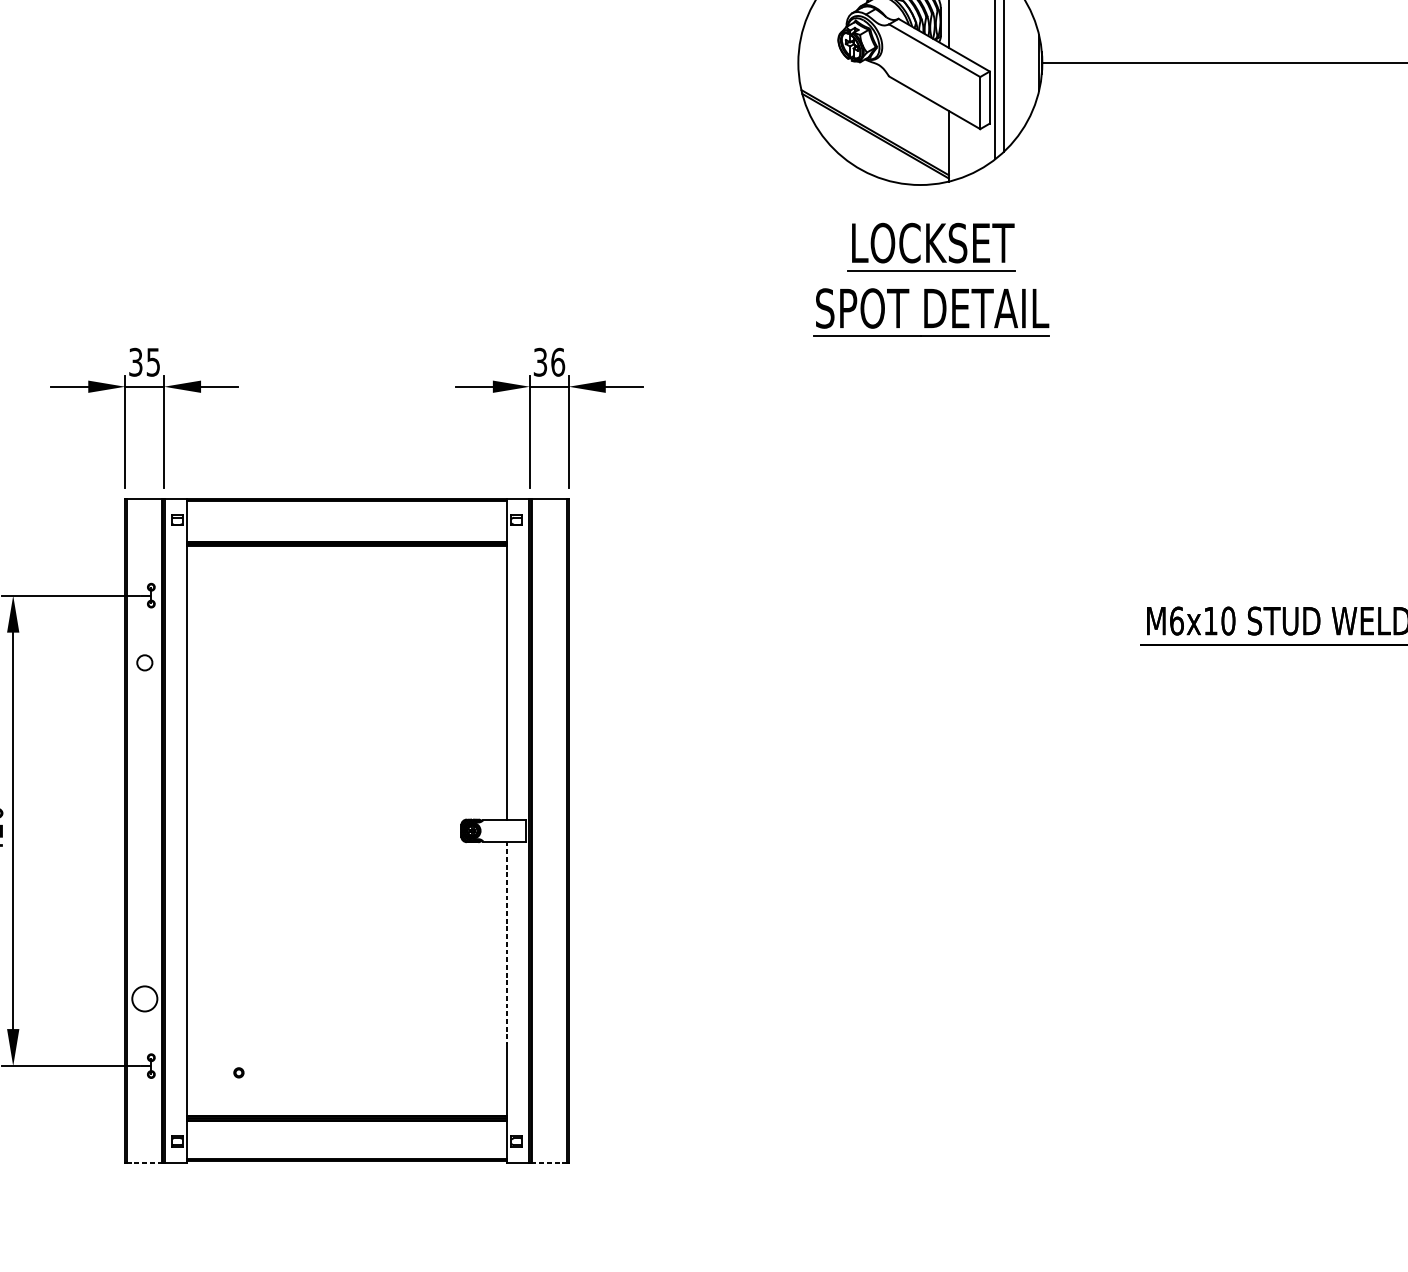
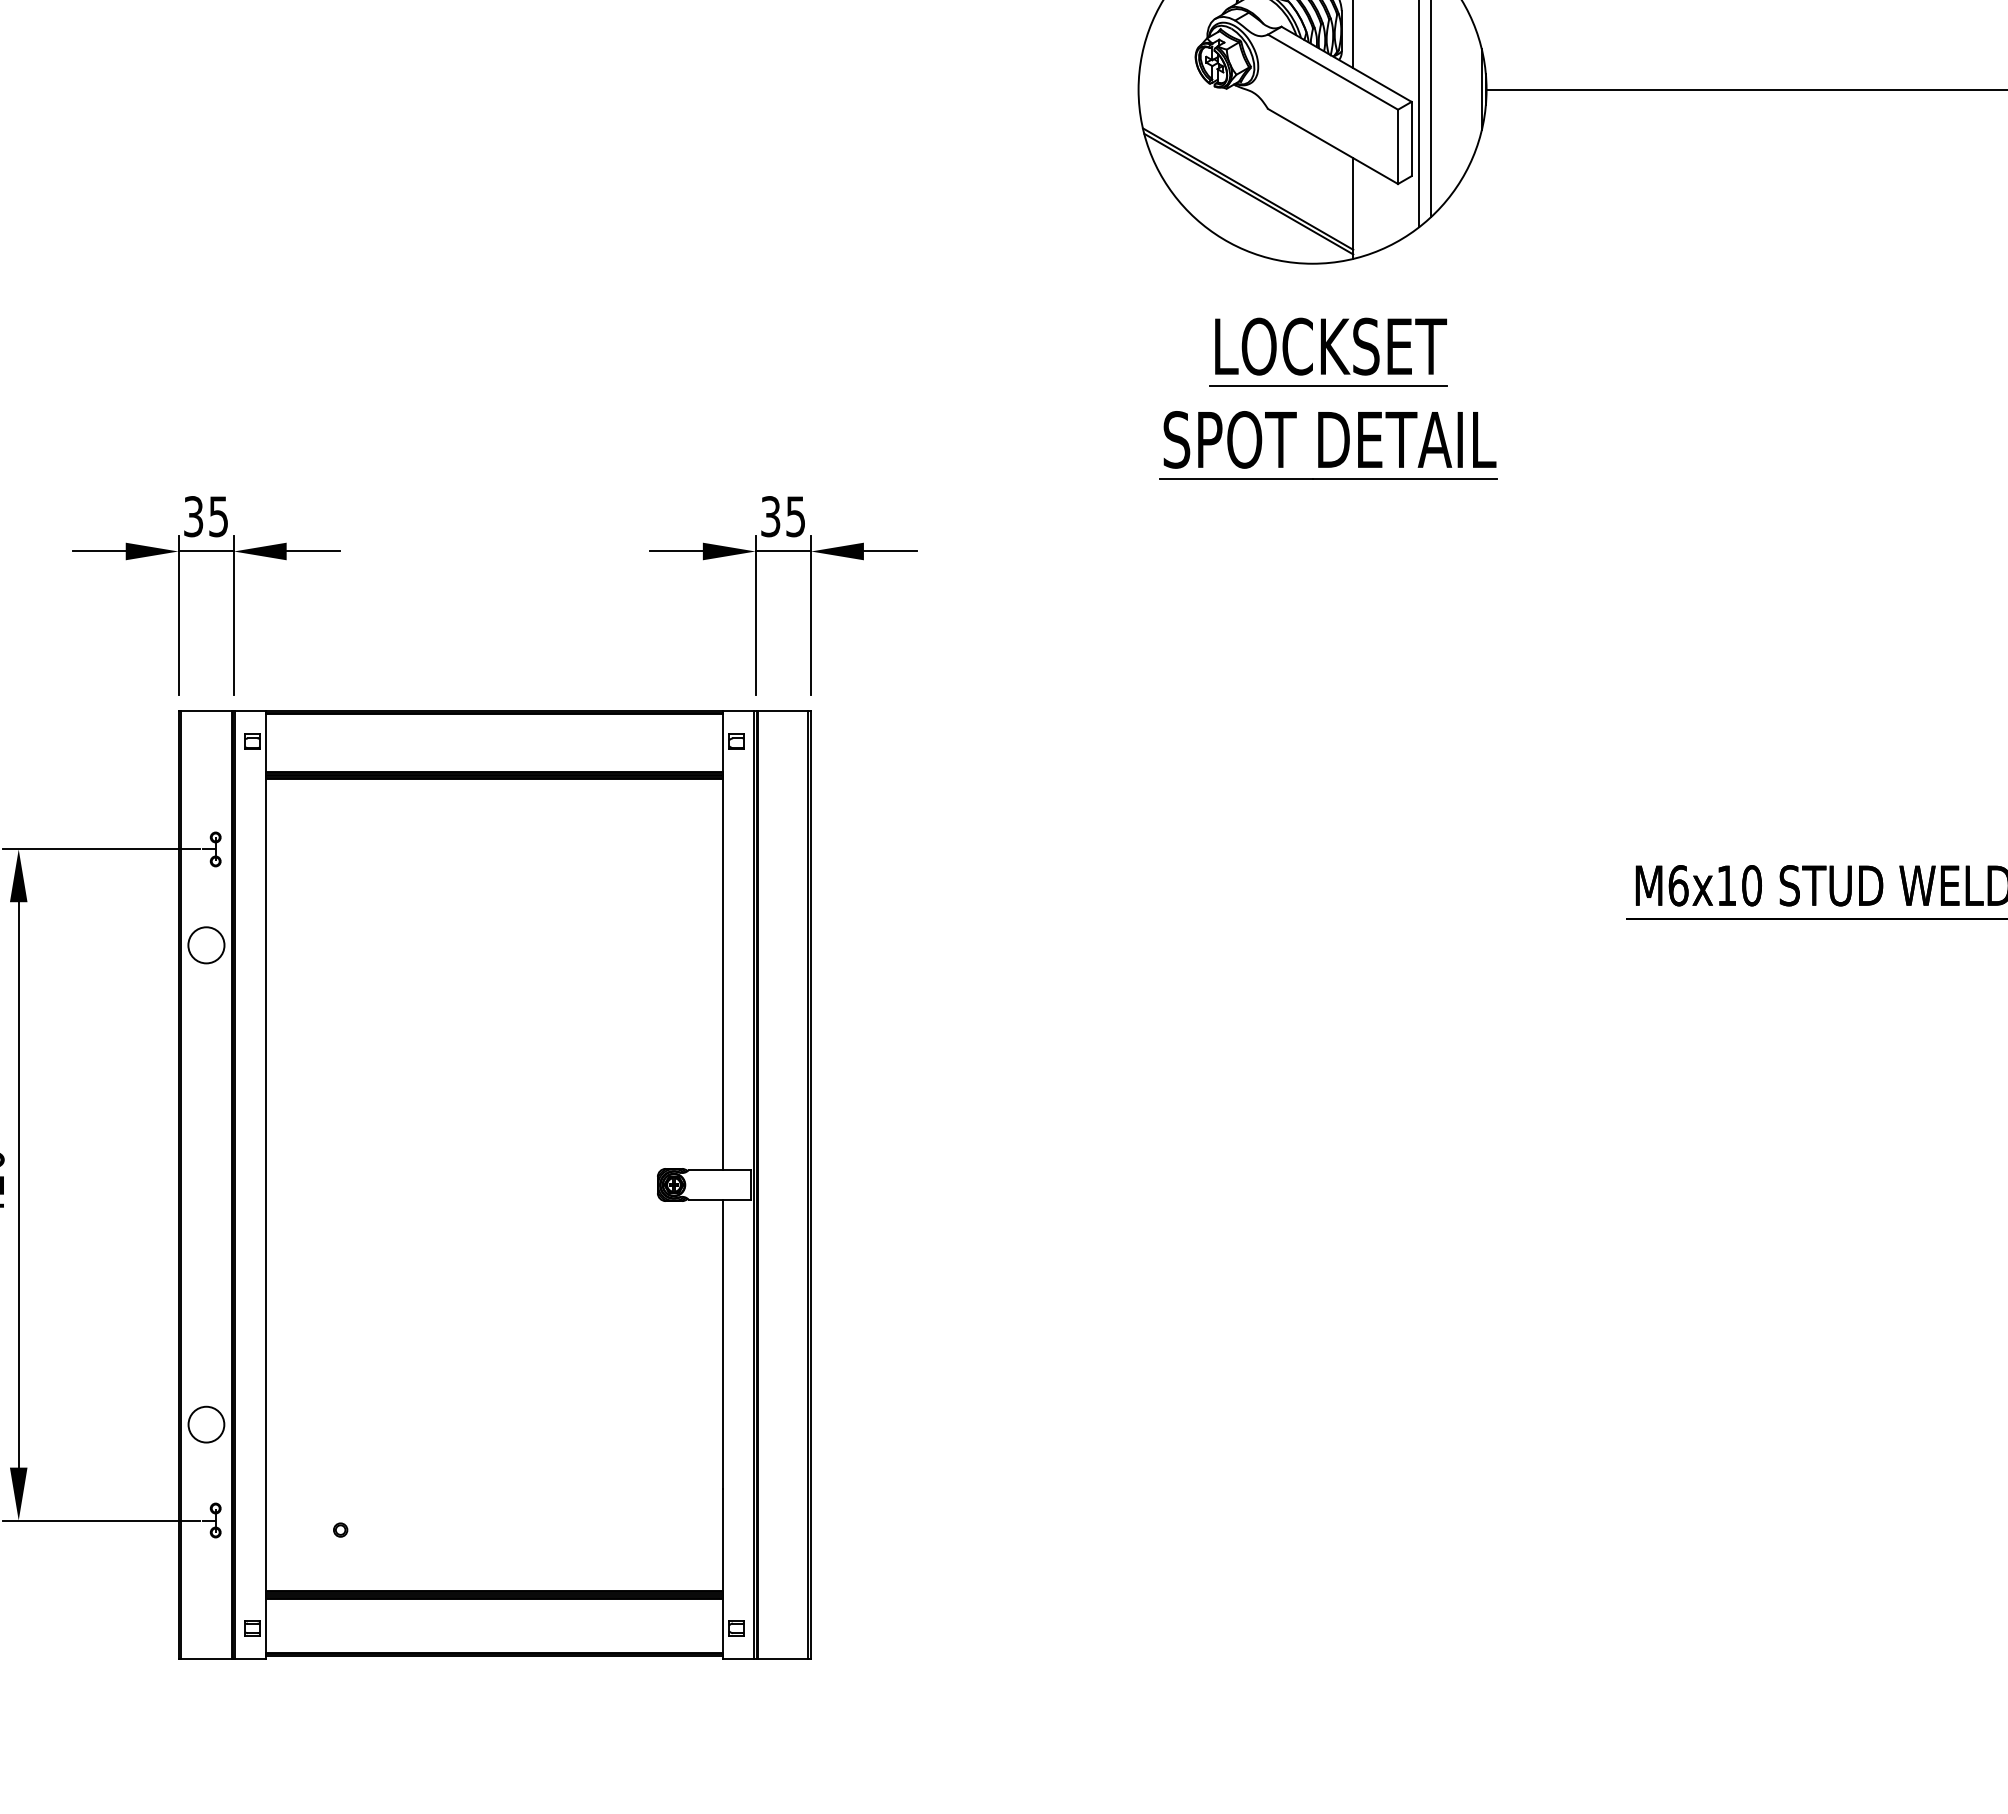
text: (557, 362) -> (795, 516), 36 -> 35
circle: (144, 662) -> (206, 945), size x1.67
line: (507, 942) -> (723, 1344), dashed -> solid
line: (144, 1162) -> (205, 1658), dashed -> solid
line: (549, 1162) -> (783, 1658), dashed -> solid

